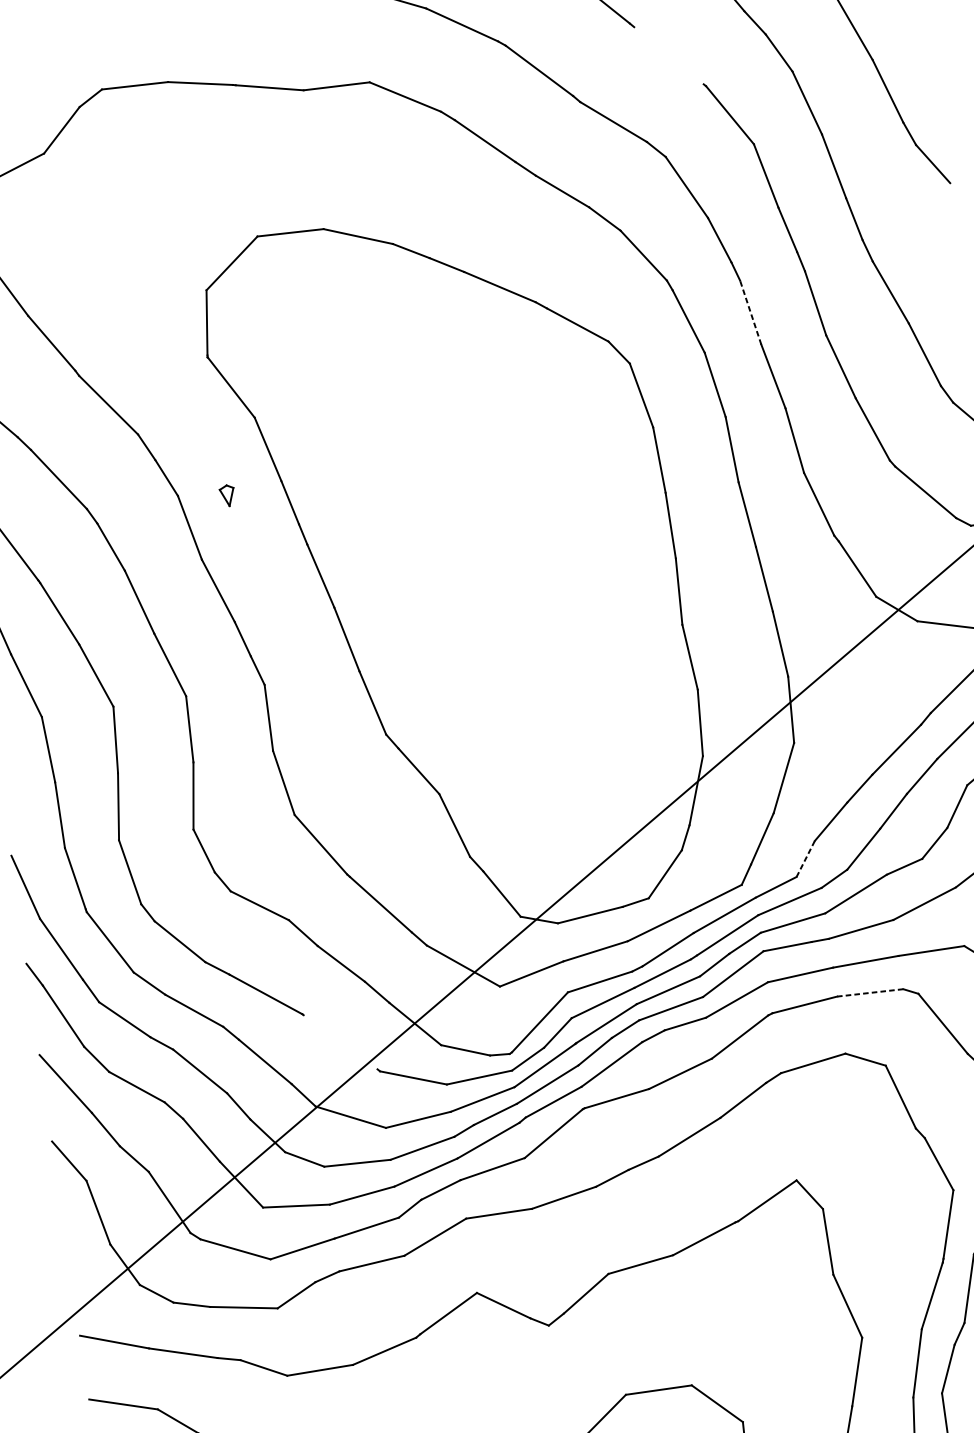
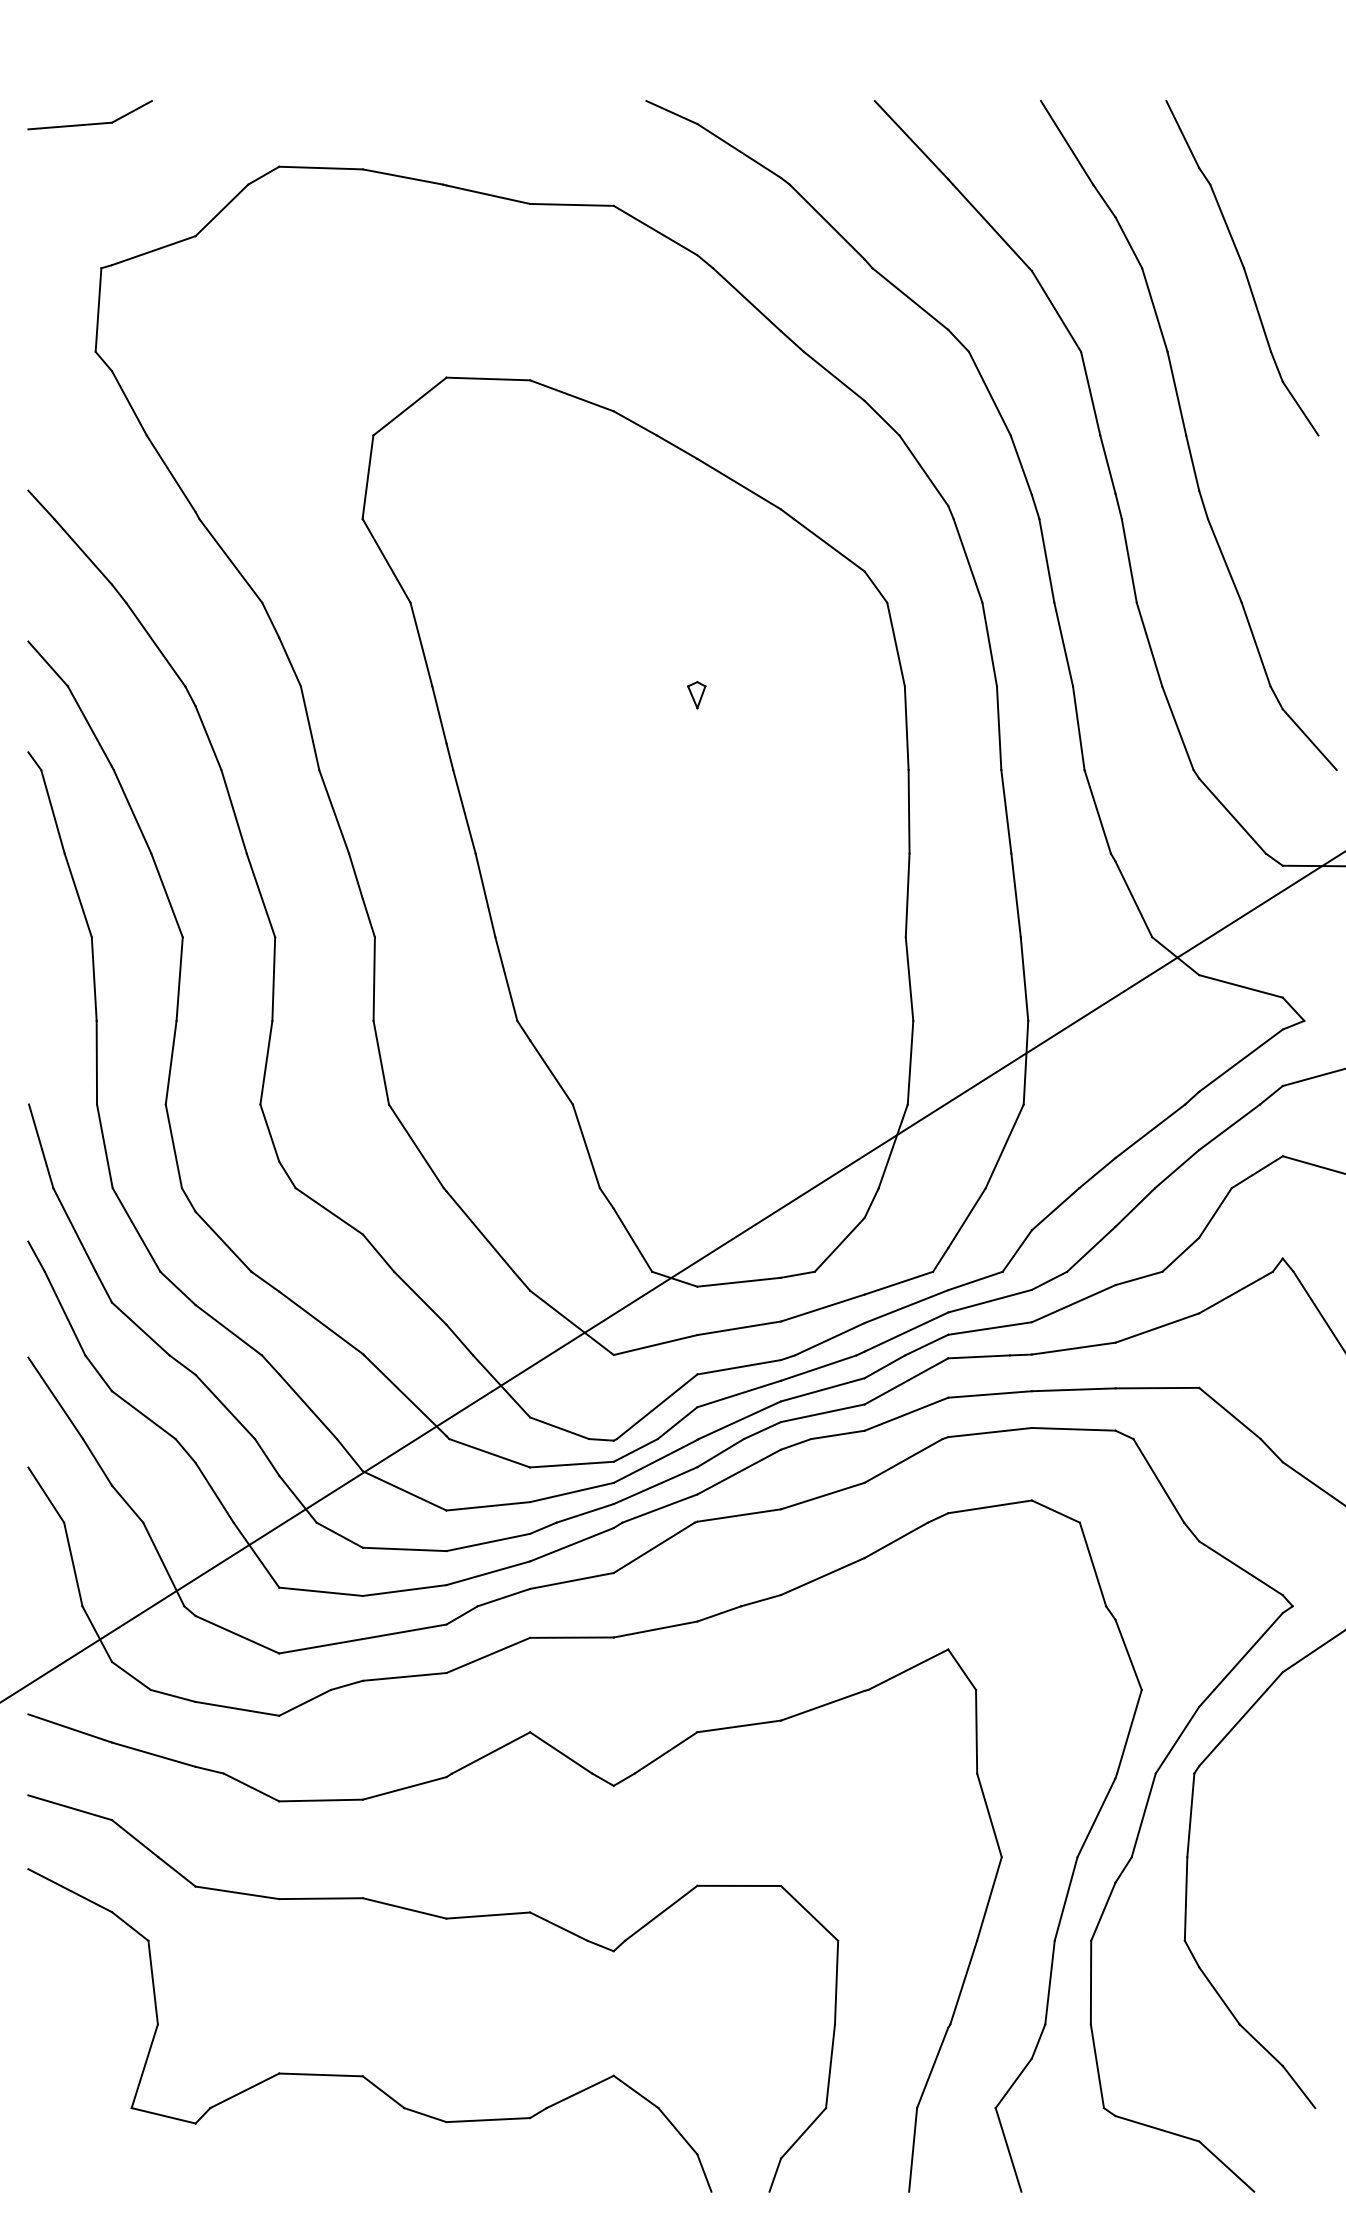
line: (669, 55) -> (991, 226), added
line: (750, 312) -> (1046, 560), dashed -> solid
part: (227, 496) -> (696, 695), moved
line: (805, 859) -> (1017, 1251), dashed -> solid
line: (870, 993) -> (1073, 1429), dashed -> solid
line: (340, 1042) -> (405, 1395), added

